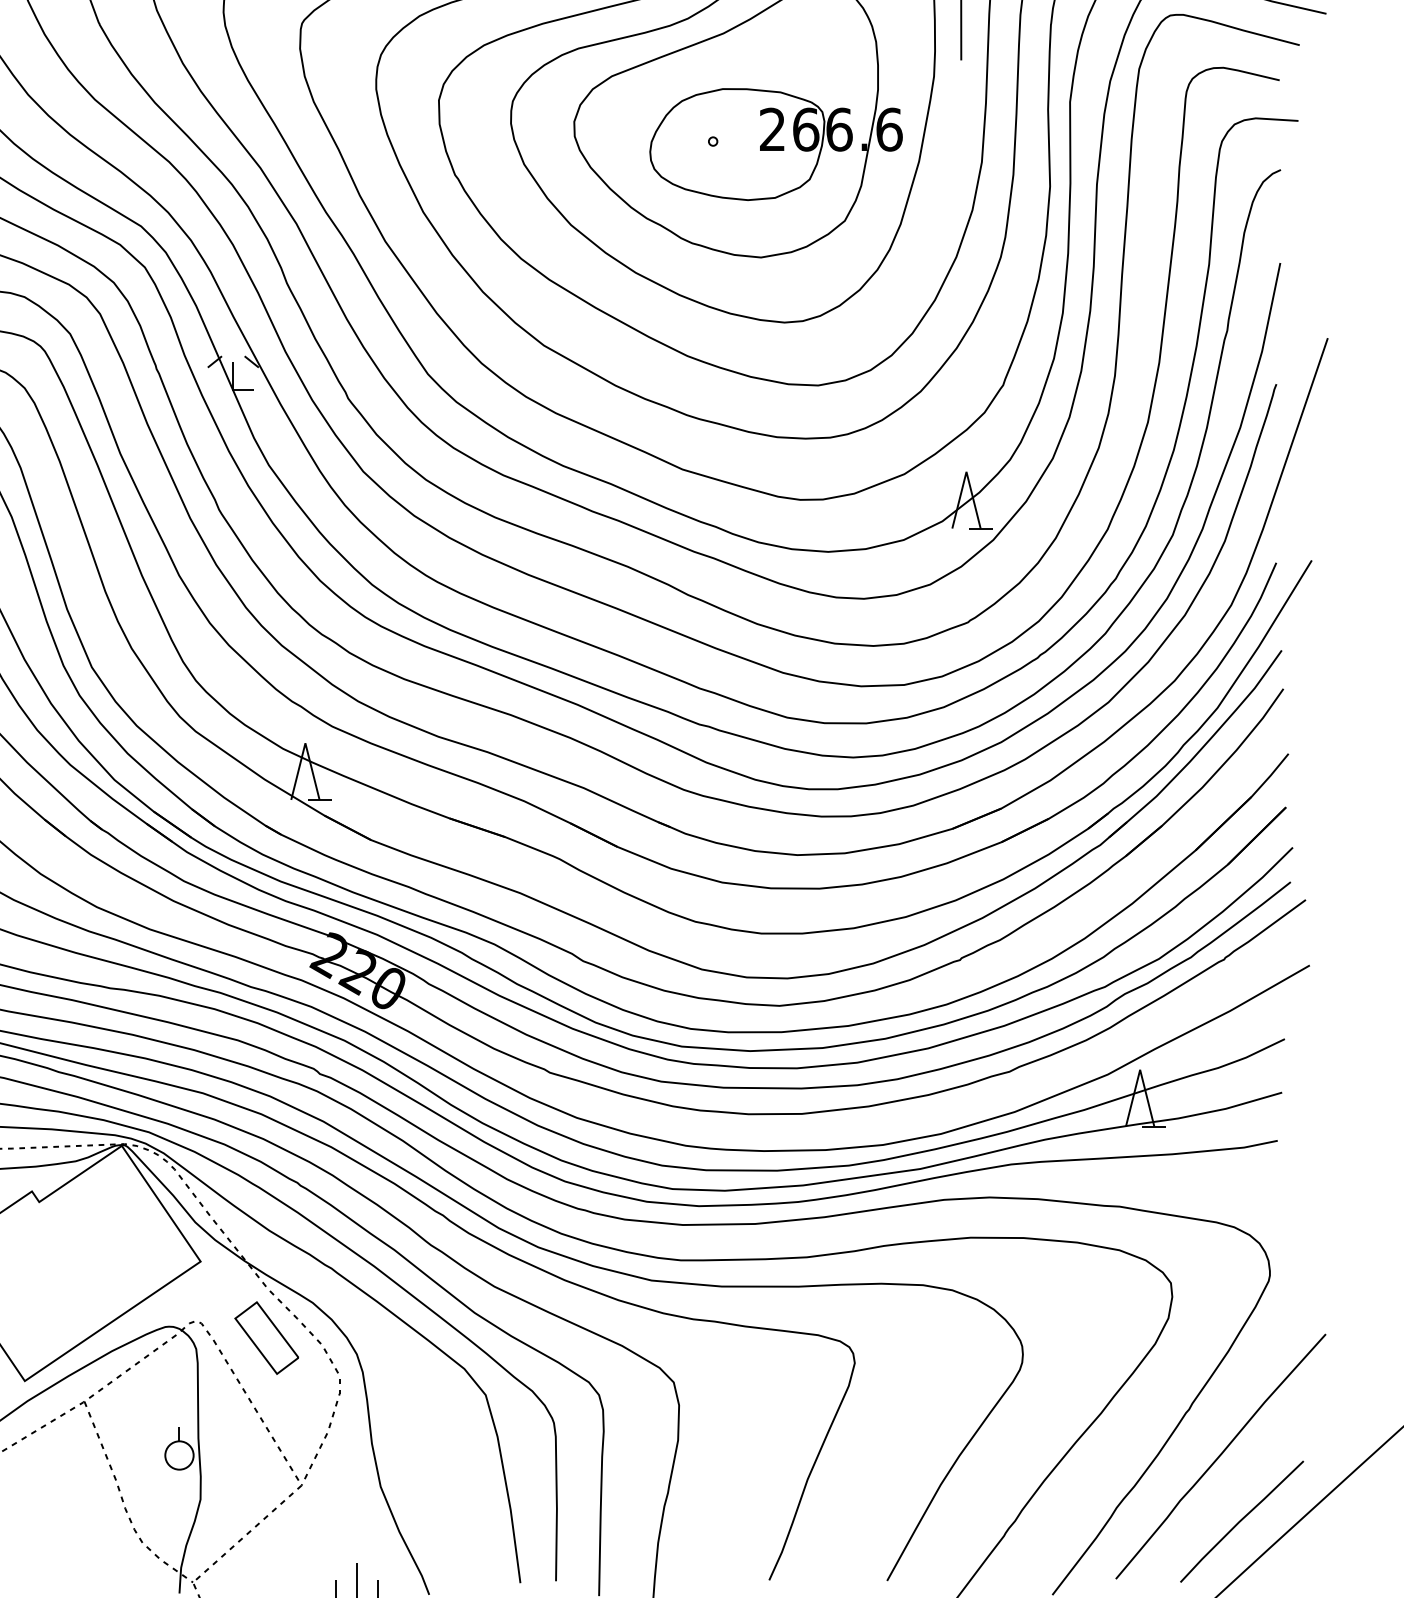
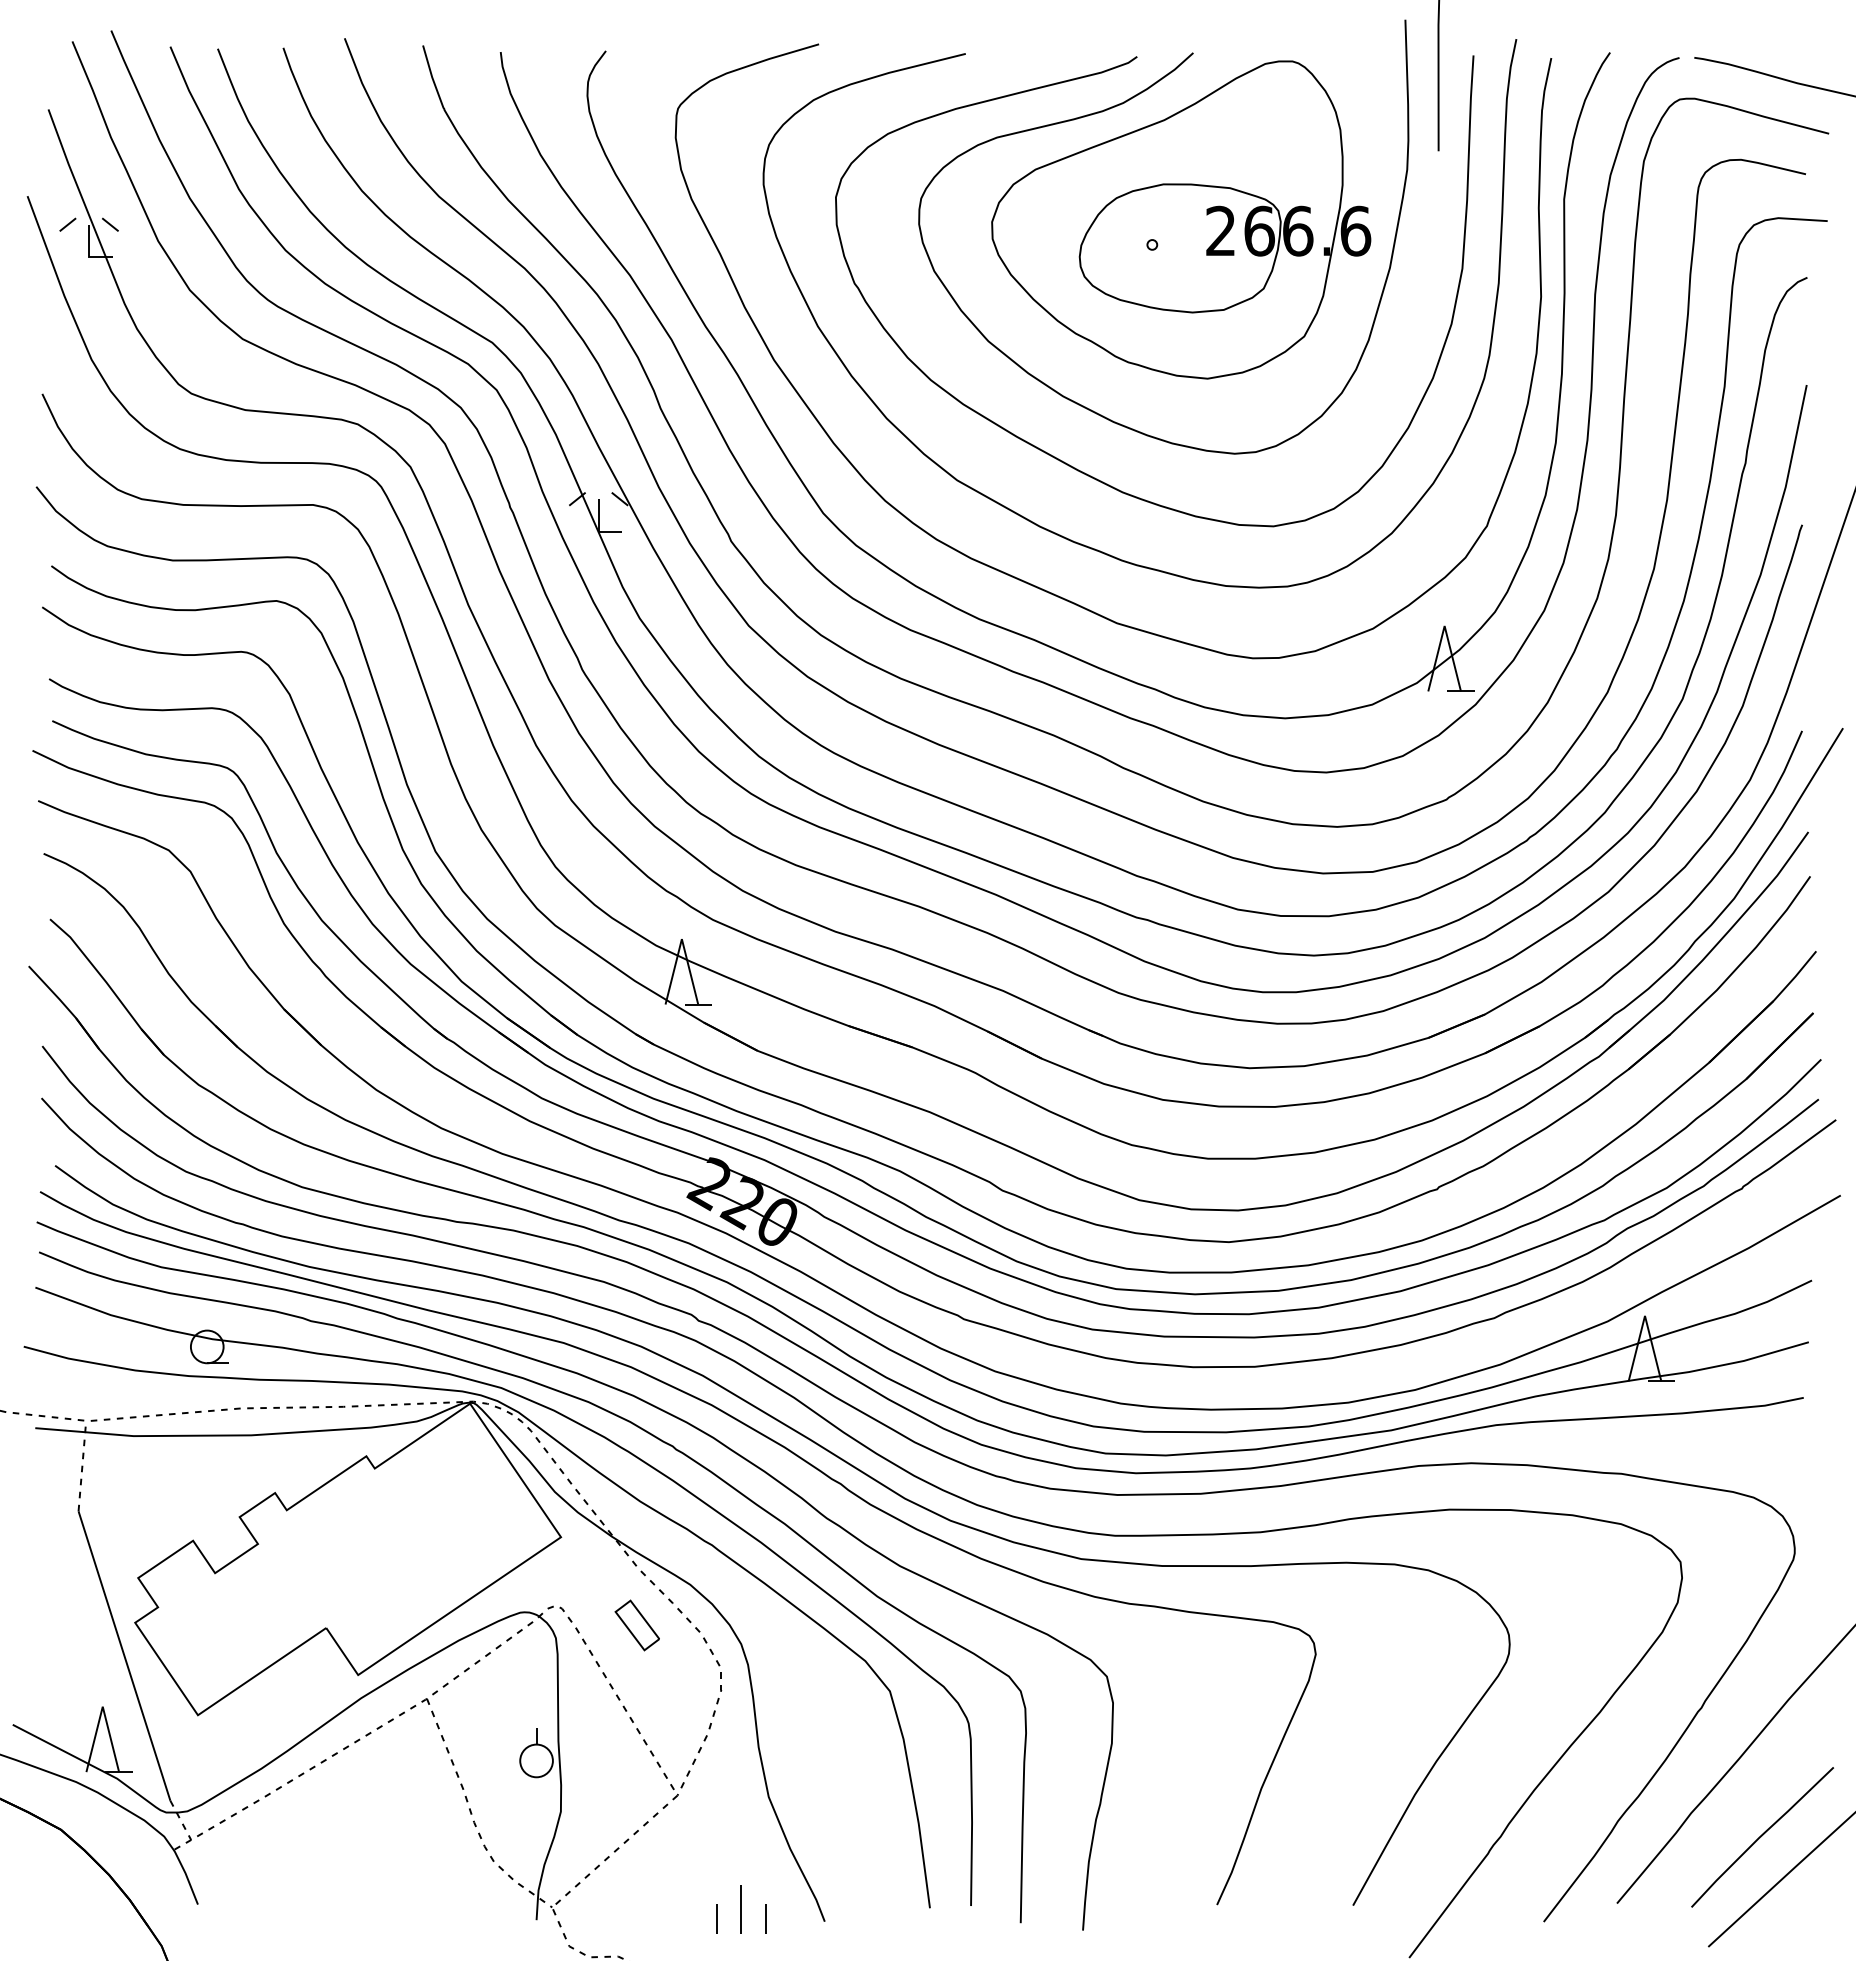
part: (266, 1338) -> (637, 1625), size x0.6

